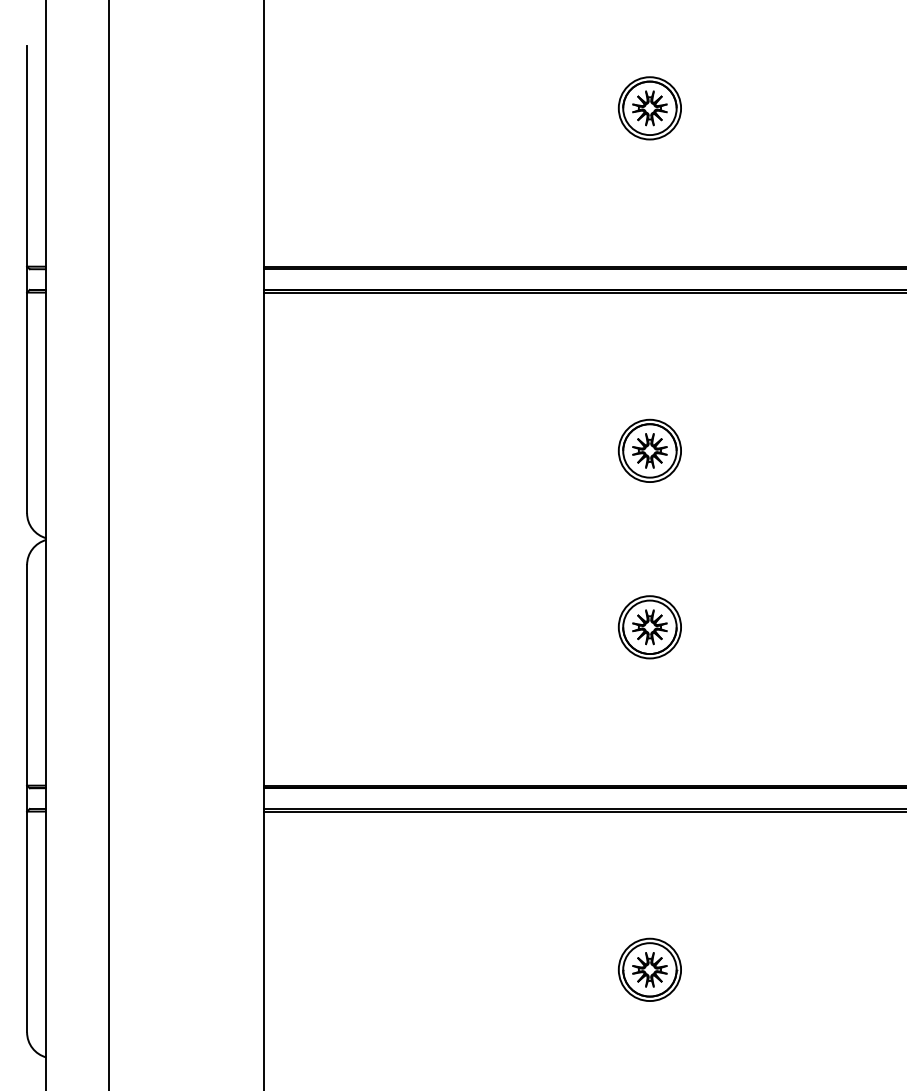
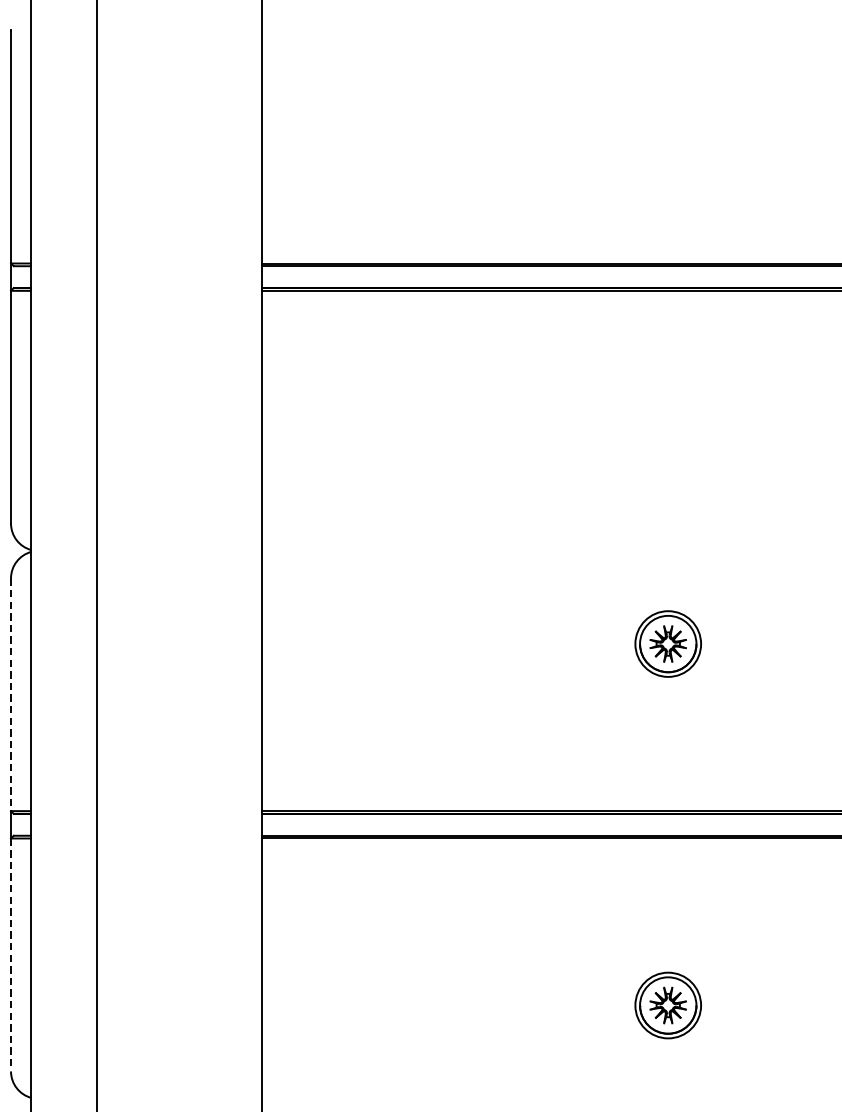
part: (649, 108) -> (667, 96), removed
part: (649, 450) -> (667, 457), removed
line: (27, 675) -> (11, 694), solid -> dashed
line: (27, 922) -> (11, 955), solid -> dashed

